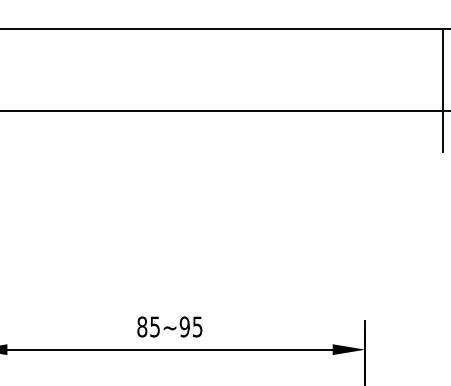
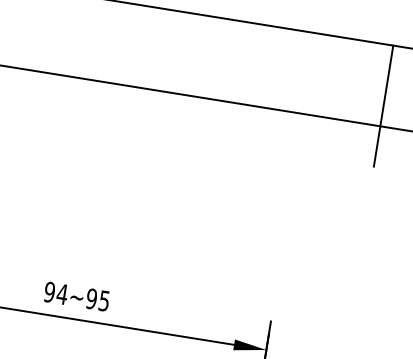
text: (148, 326) -> (55, 292), 85~95 -> 94~95

